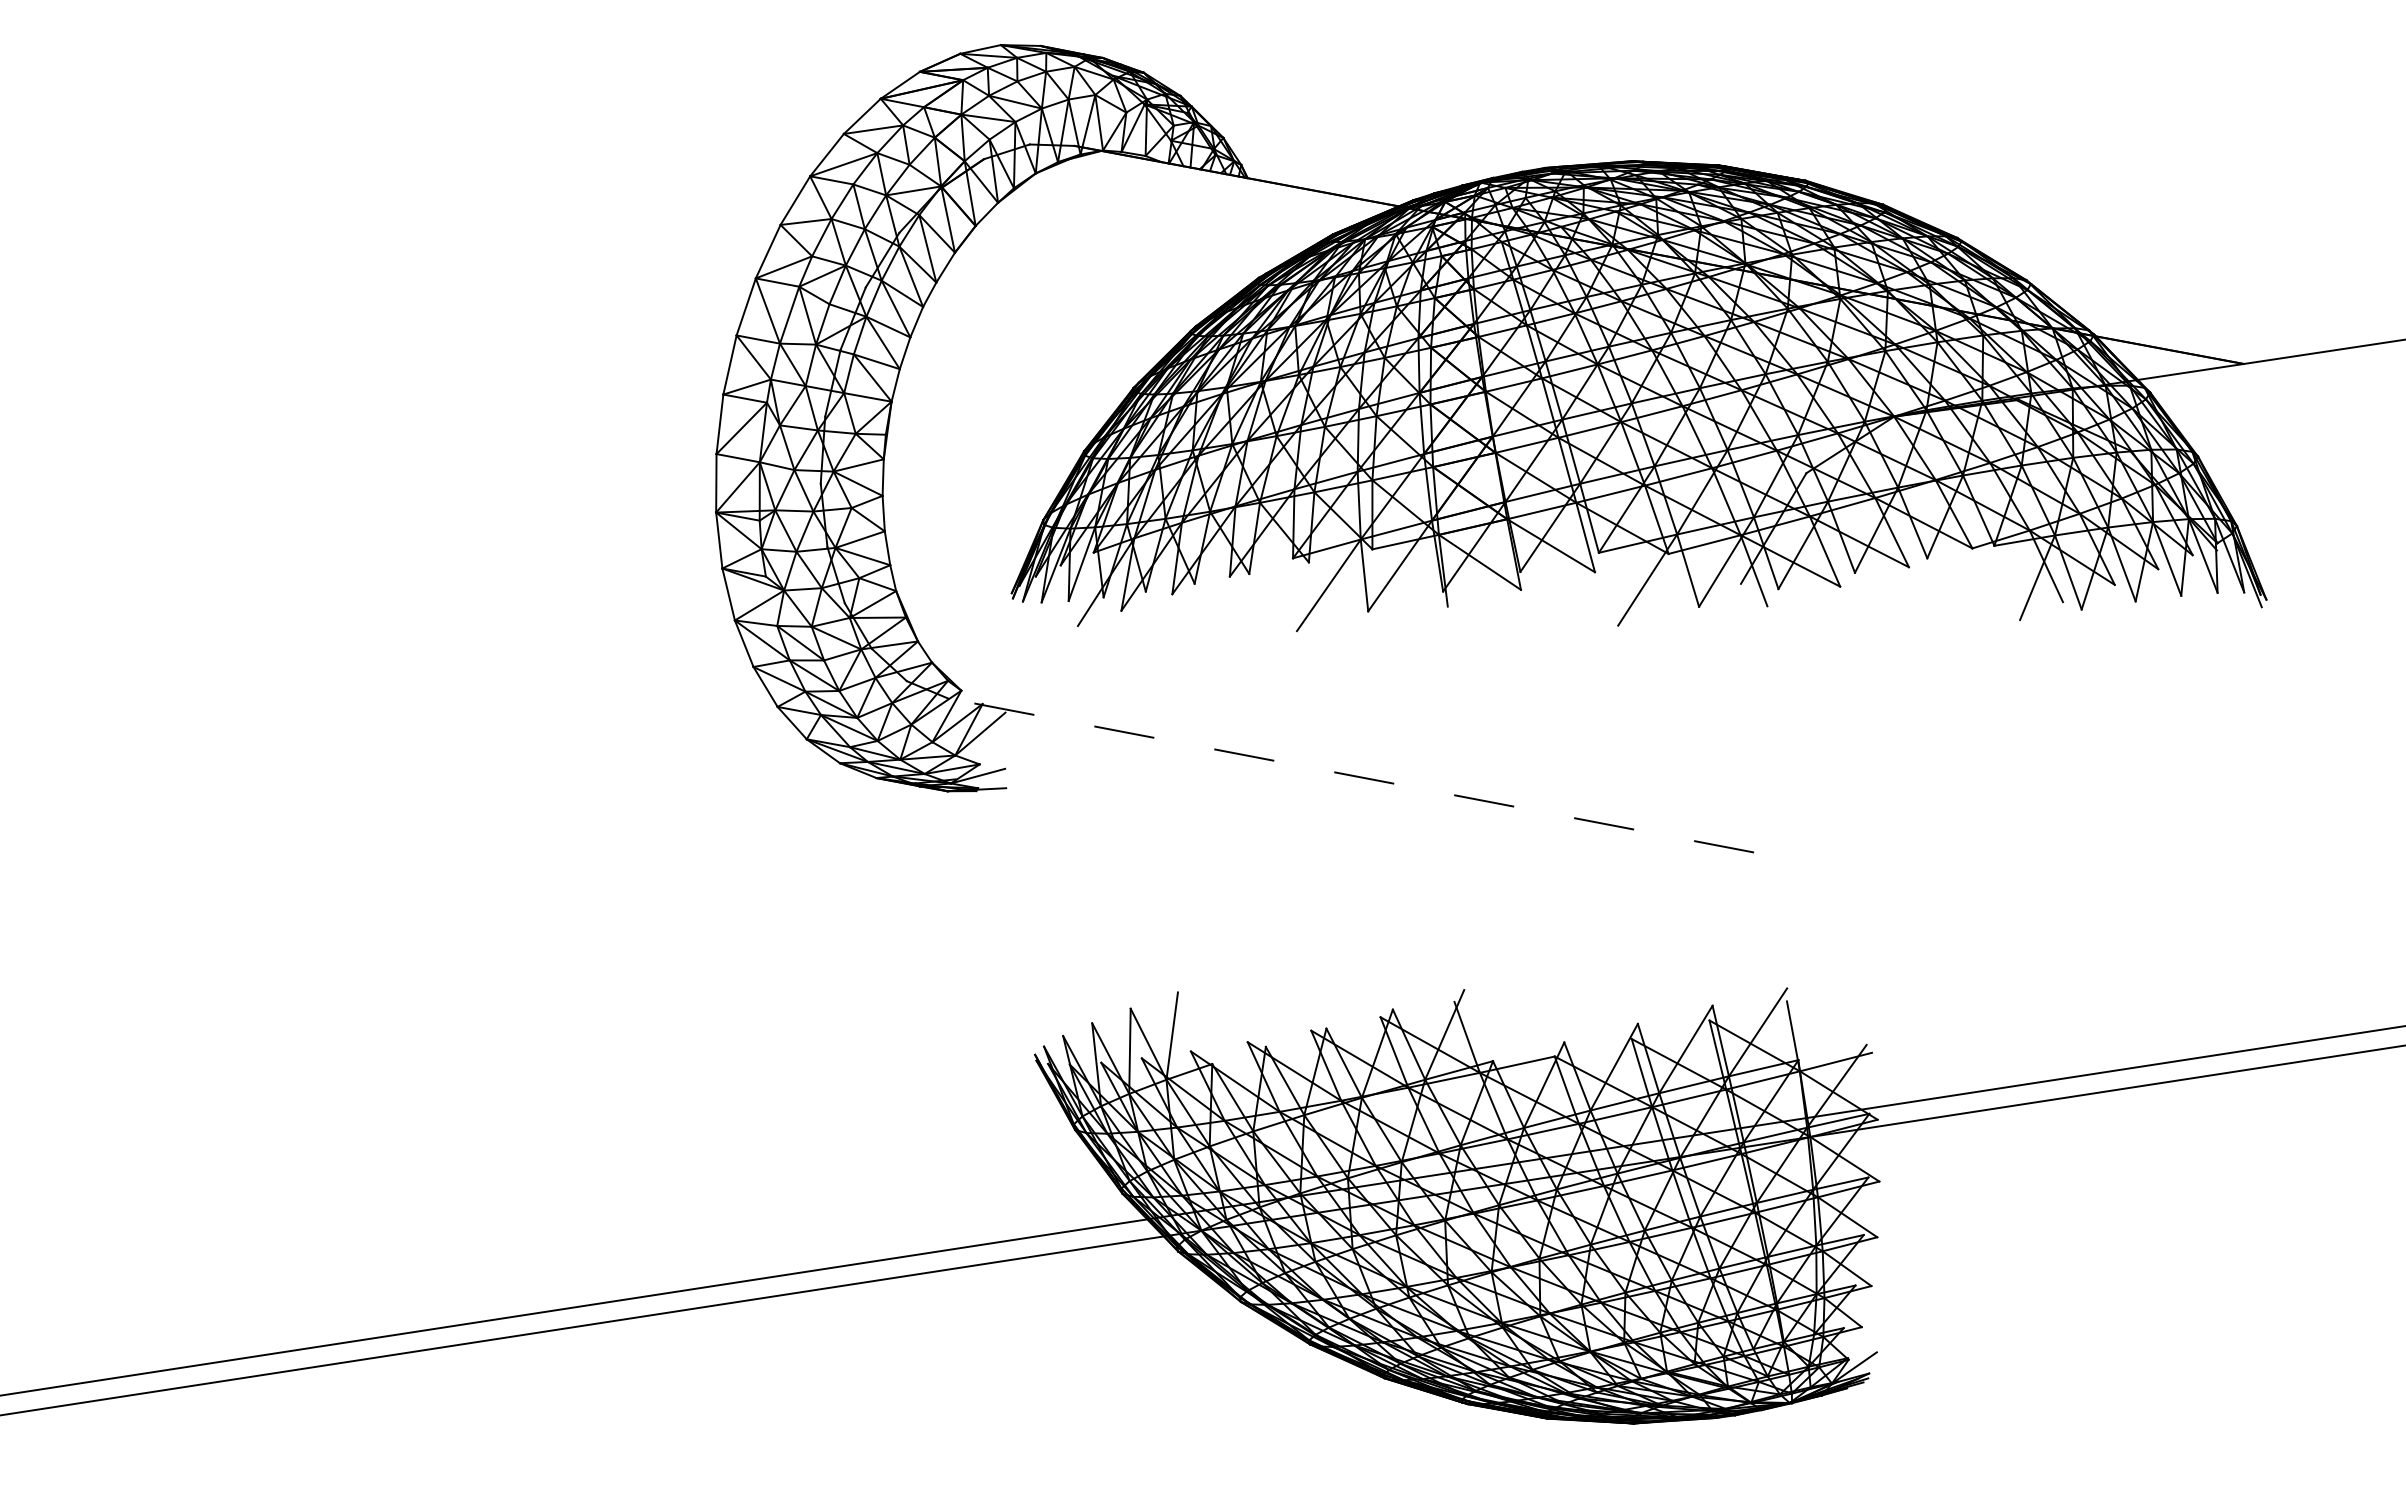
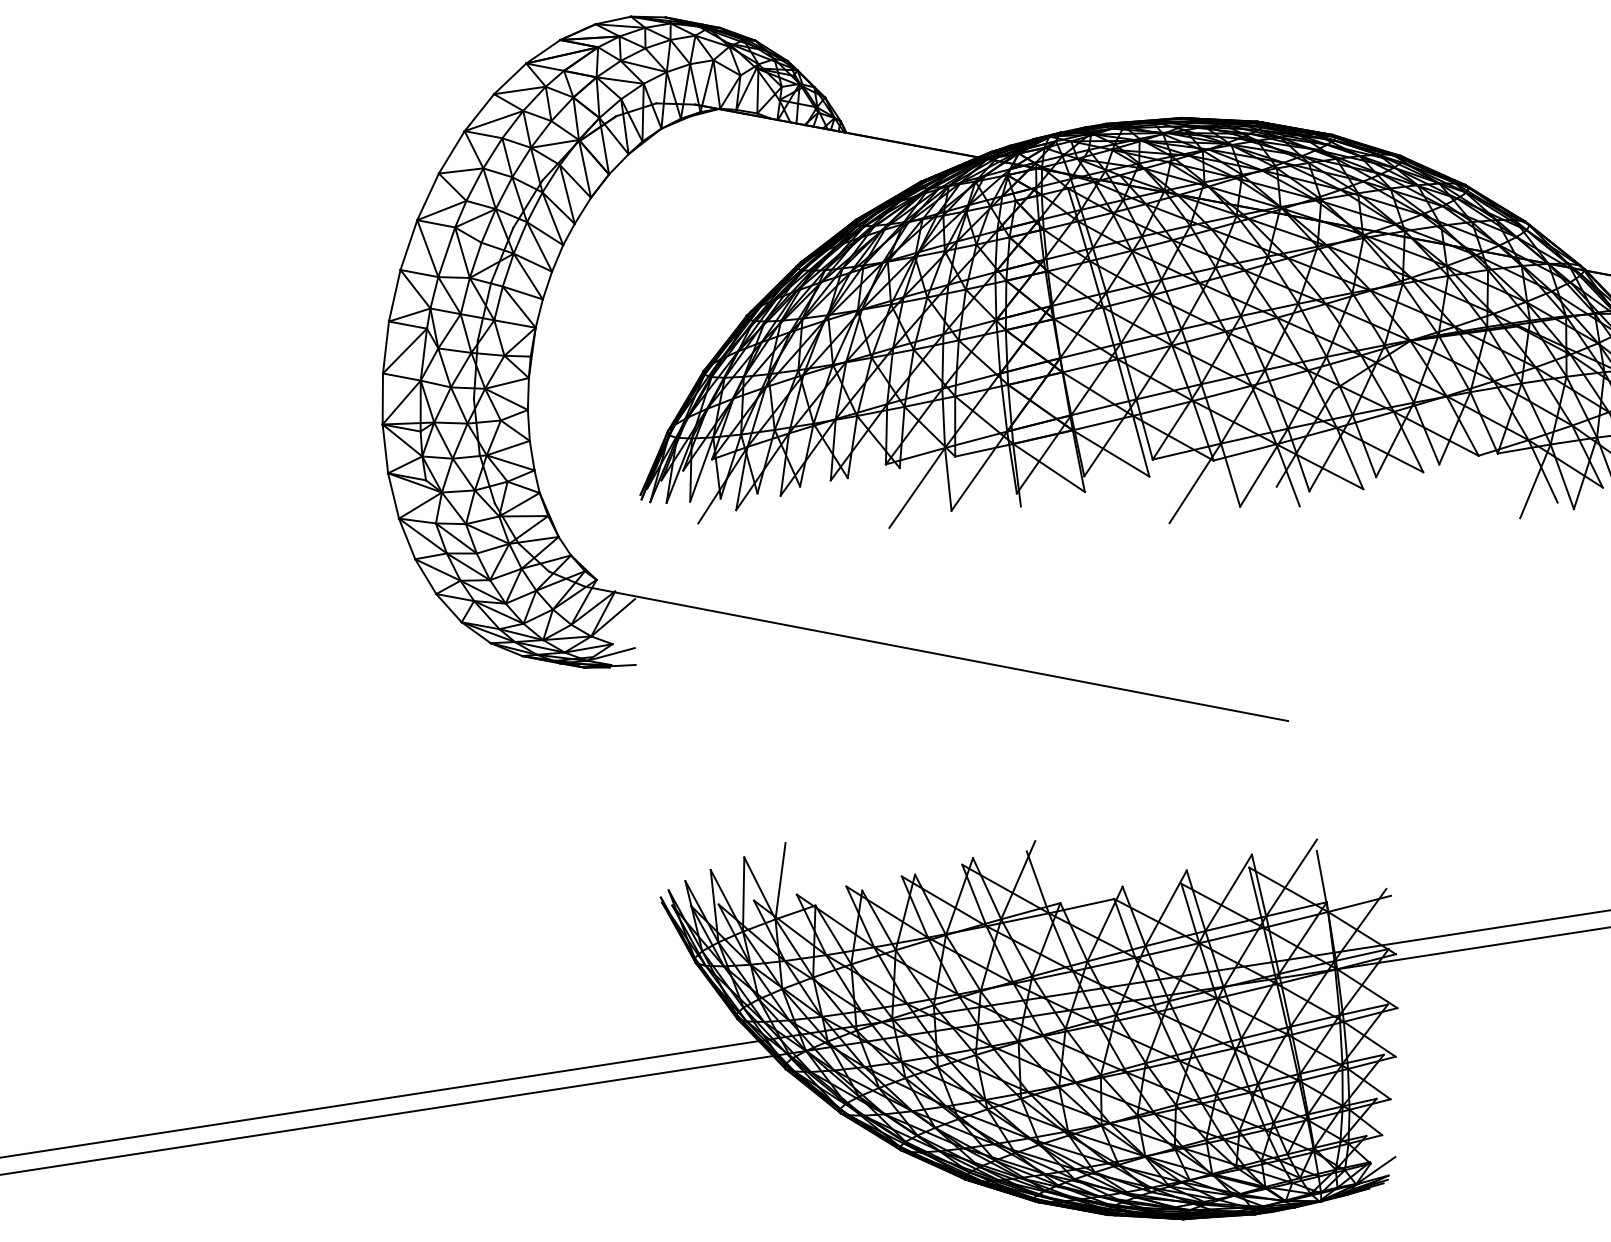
line: (1350, 775) -> (936, 653), dashed -> solid

